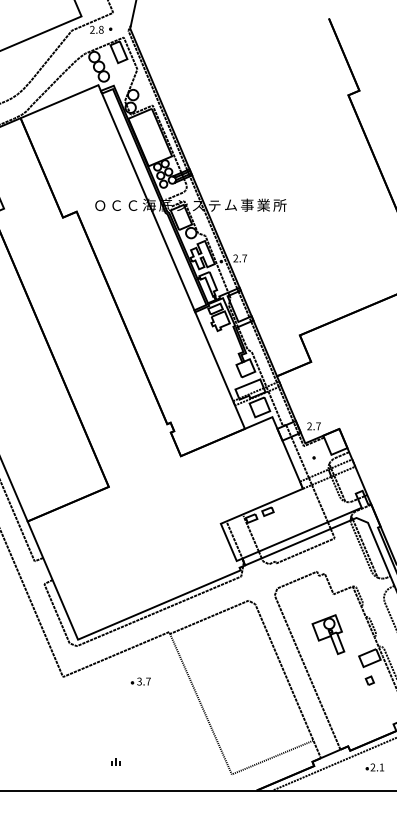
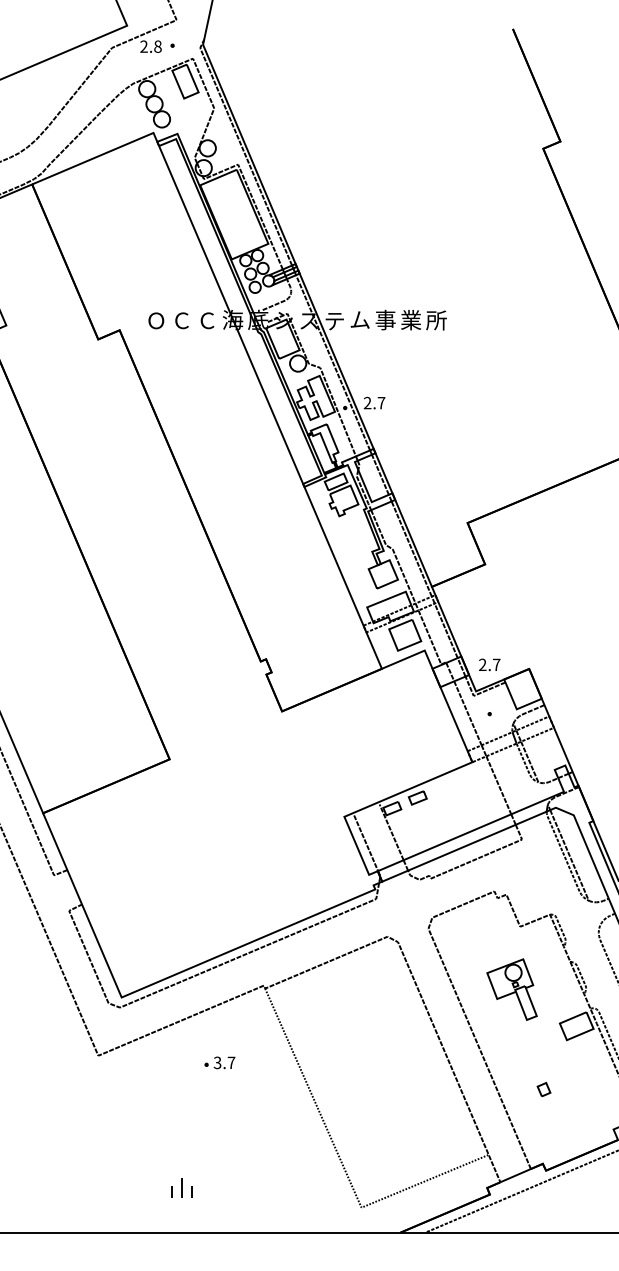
part: (369, 680) -> (543, 1089), moved
part: (115, 761) -> (180, 1187), size x1.6
part: (374, 767) -> (583, 1196), removed

